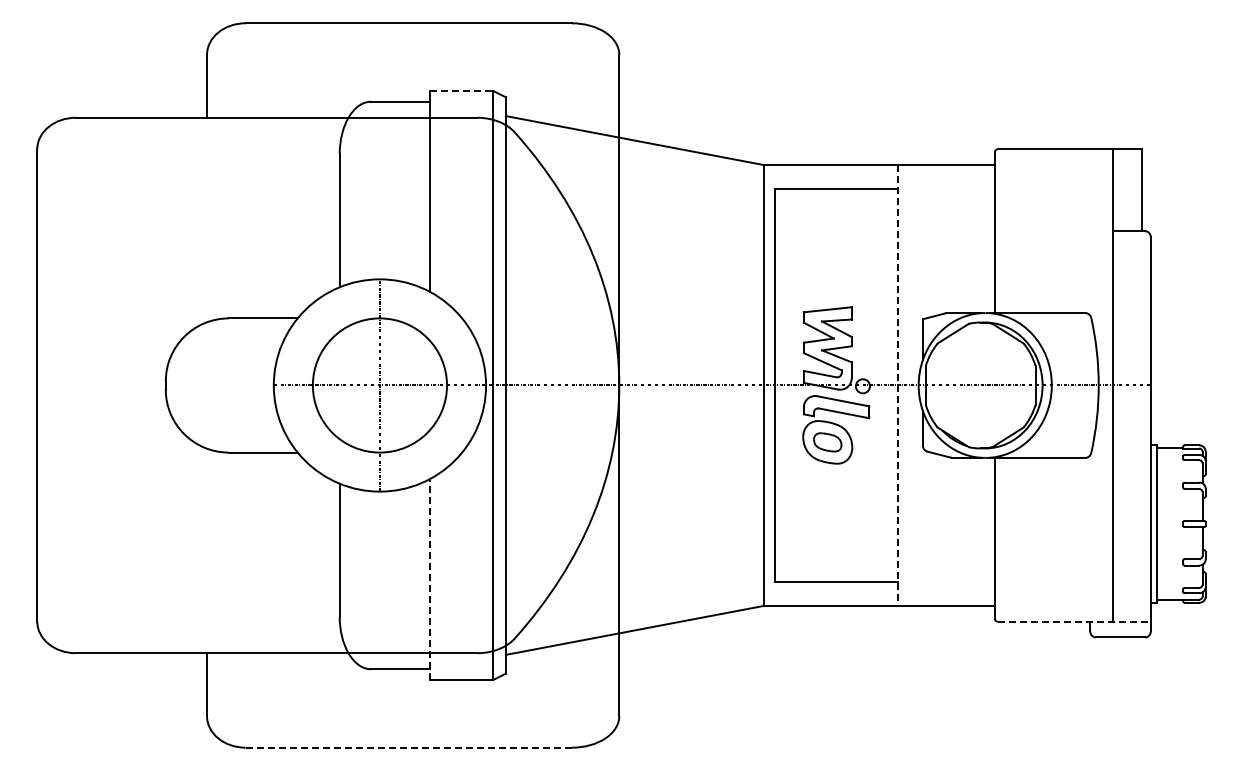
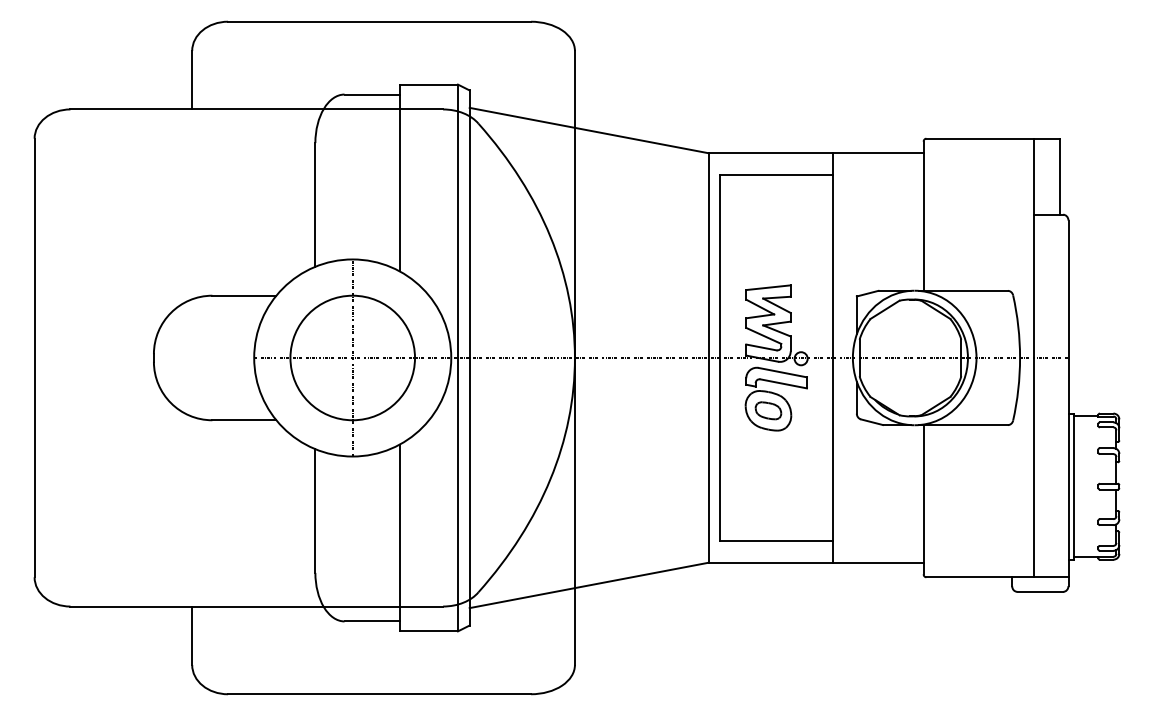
line: (462, 91) -> (429, 85), dashed -> solid
line: (897, 385) -> (833, 358), dashed -> solid
line: (430, 579) -> (399, 538), dashed -> solid
line: (1074, 621) -> (997, 577), dashed -> solid
line: (409, 747) -> (380, 694), dashed -> solid

